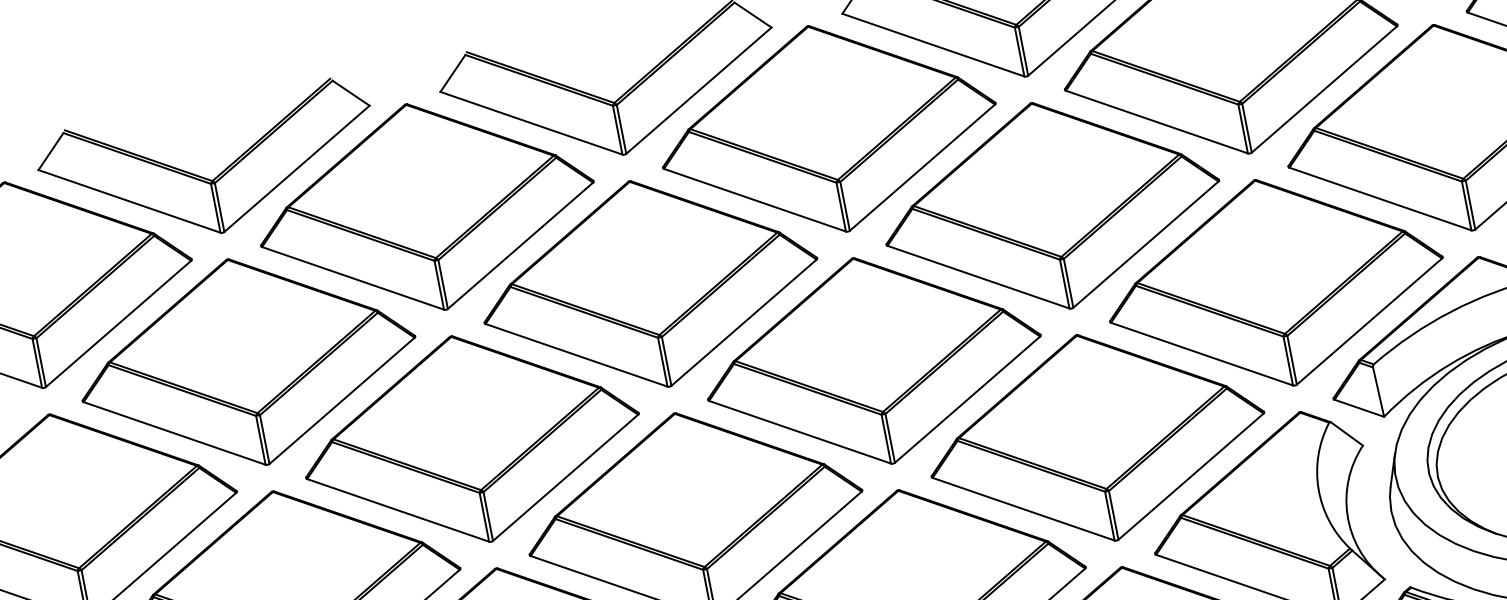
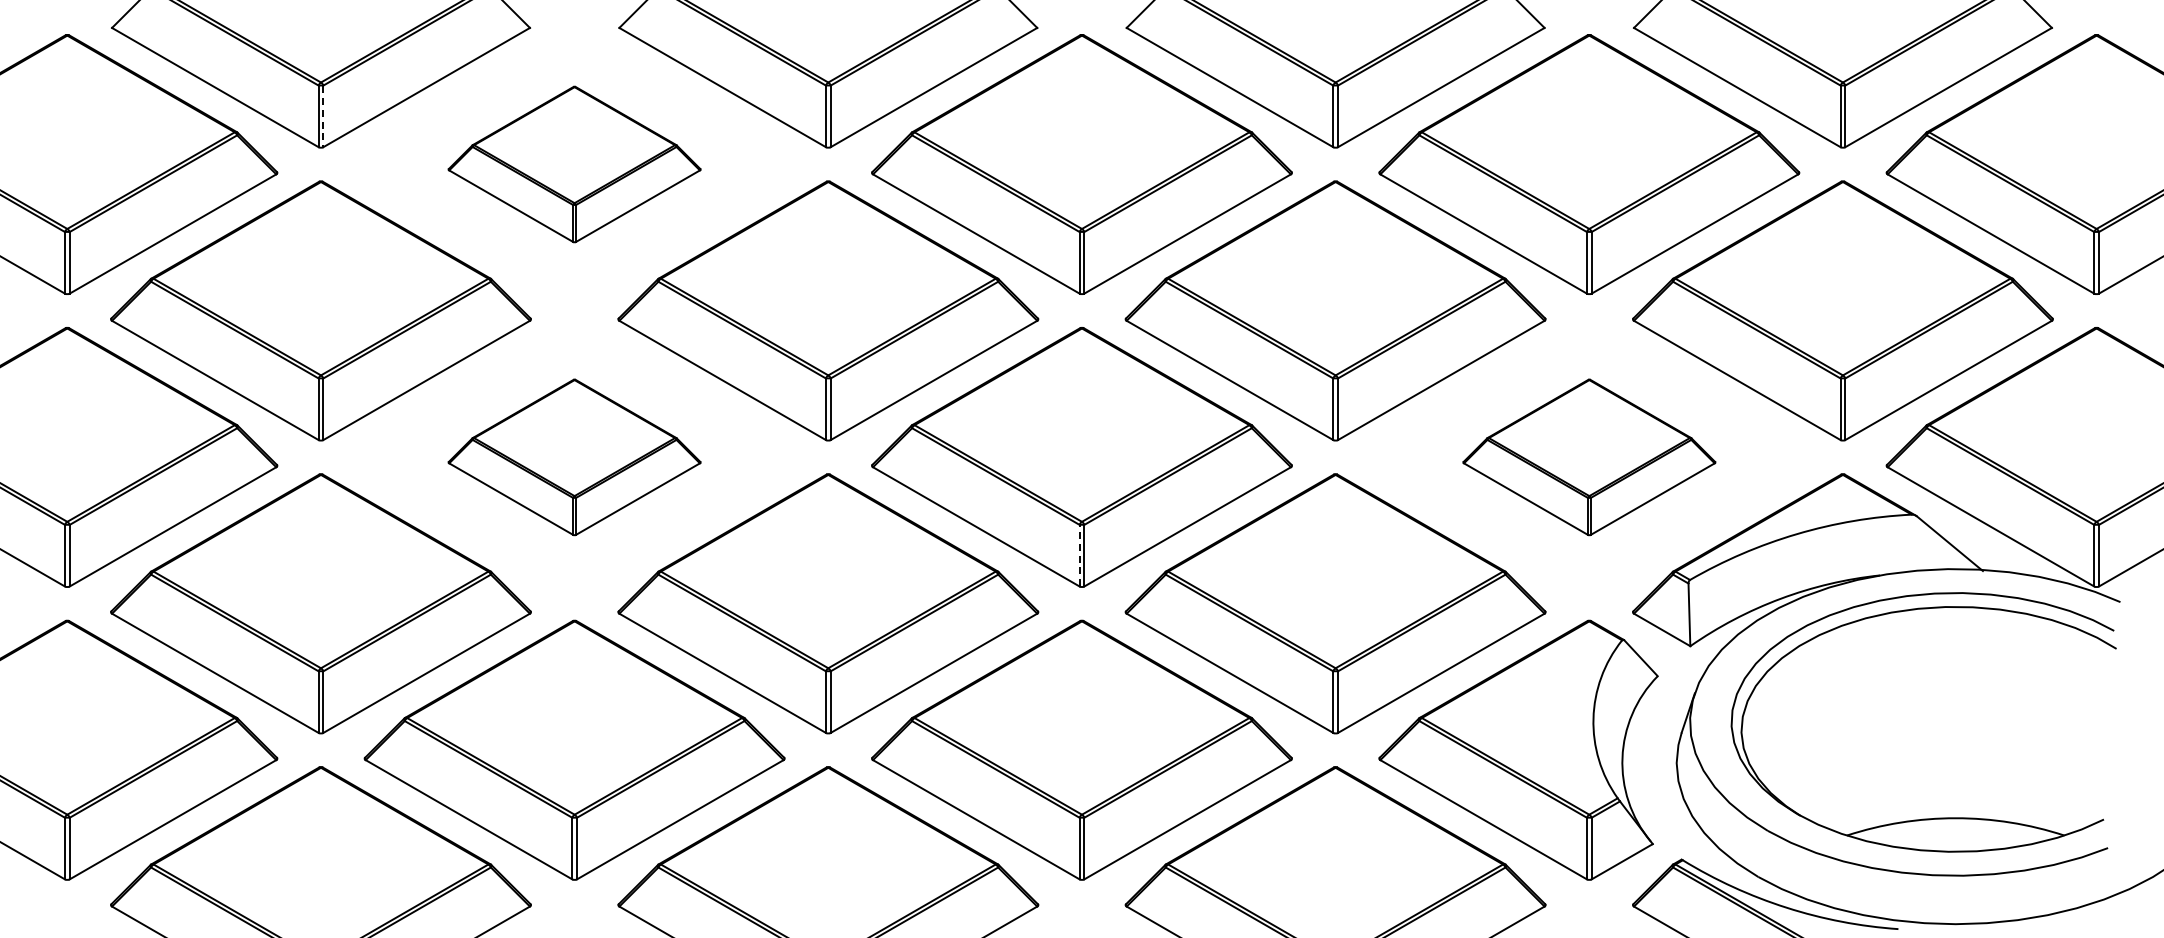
line: (219, 207) -> (323, 116), solid -> dashed
part: (425, 207) -> (574, 164), size x0.6
part: (1275, 282) -> (1589, 457), size x0.6
part: (471, 439) -> (574, 457), size x0.6
line: (886, 439) -> (1079, 555), solid -> dashed

